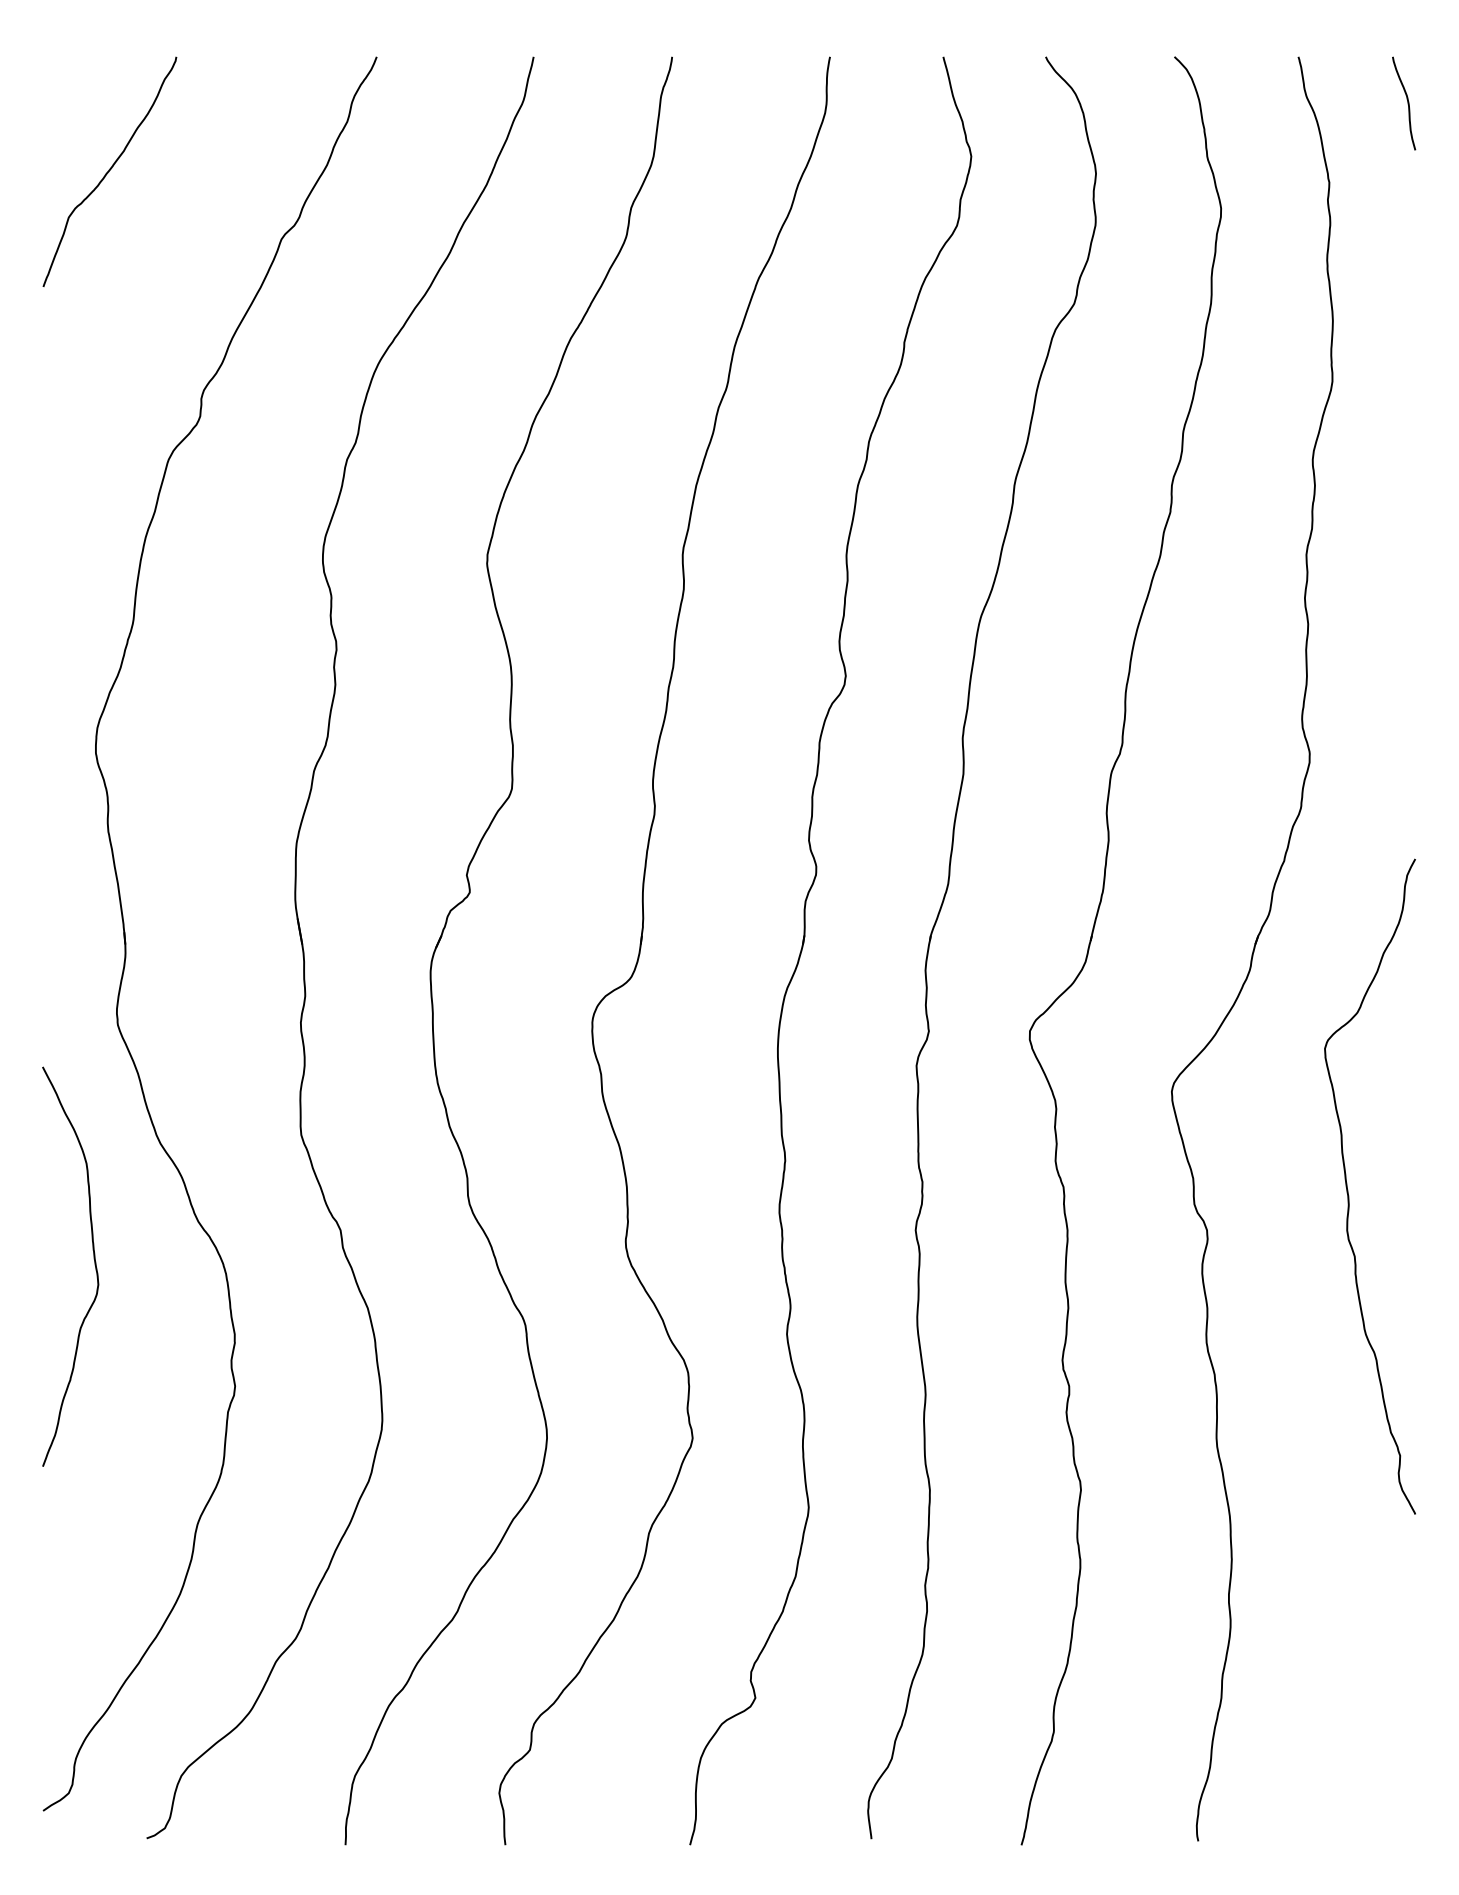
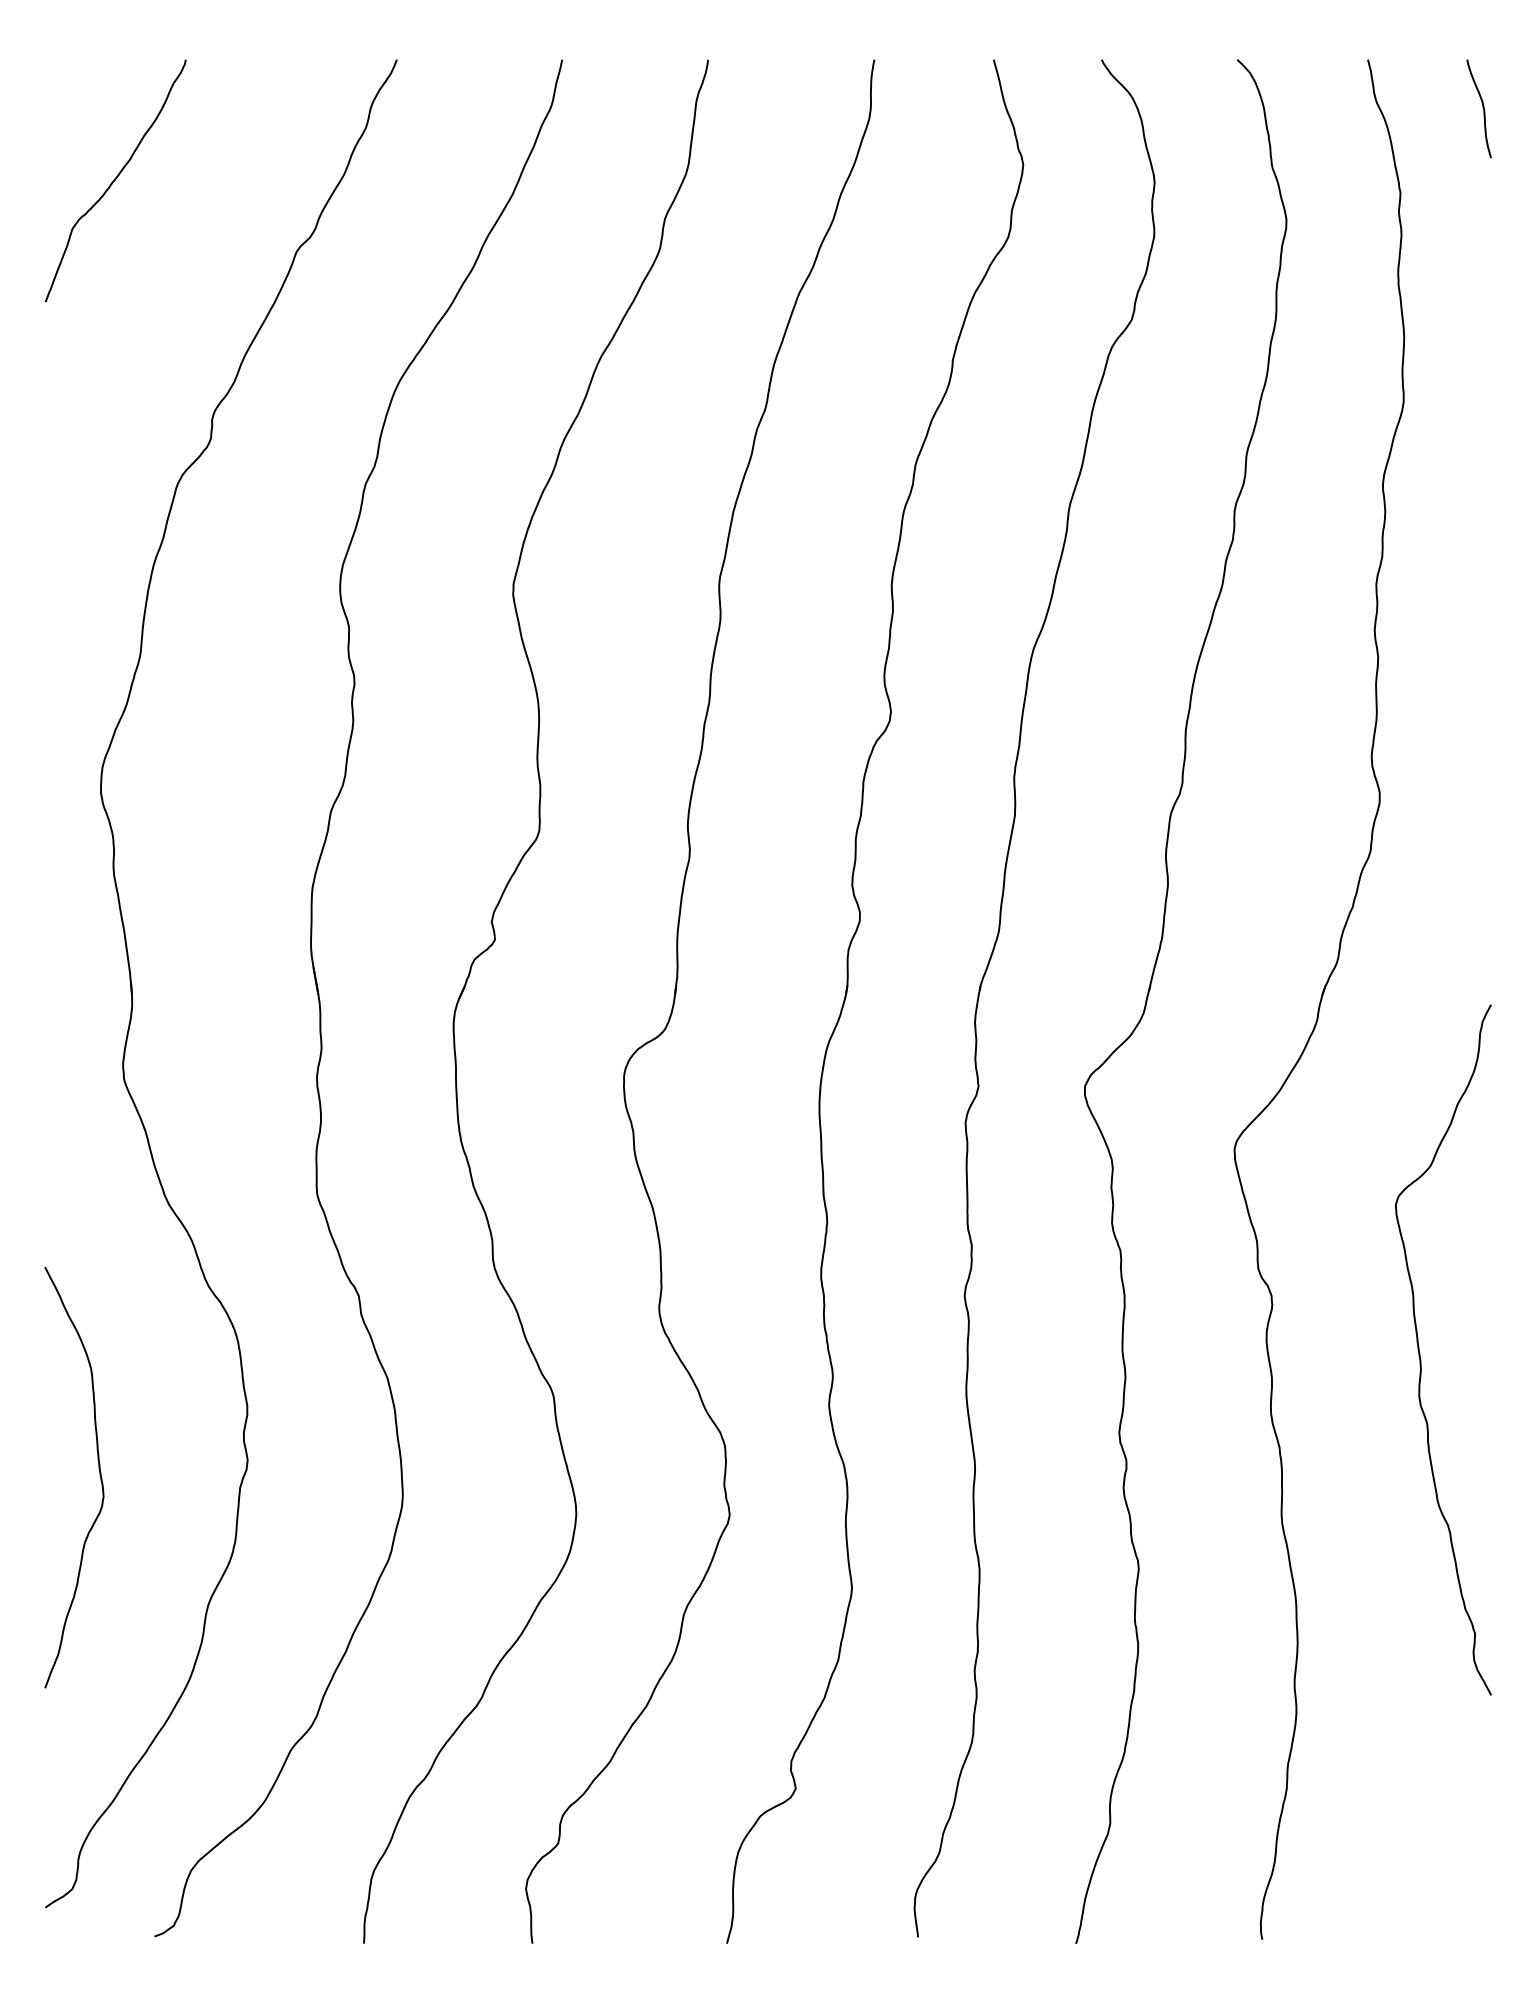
curve: (1348, 1189) -> (1420, 1353), moved
curve: (94, 1265) -> (99, 1476), moved

